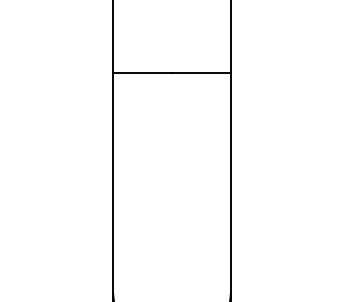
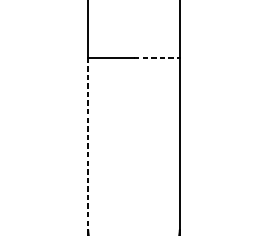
line: (201, 73) -> (157, 57), solid -> dashed
line: (113, 184) -> (88, 144), solid -> dashed

